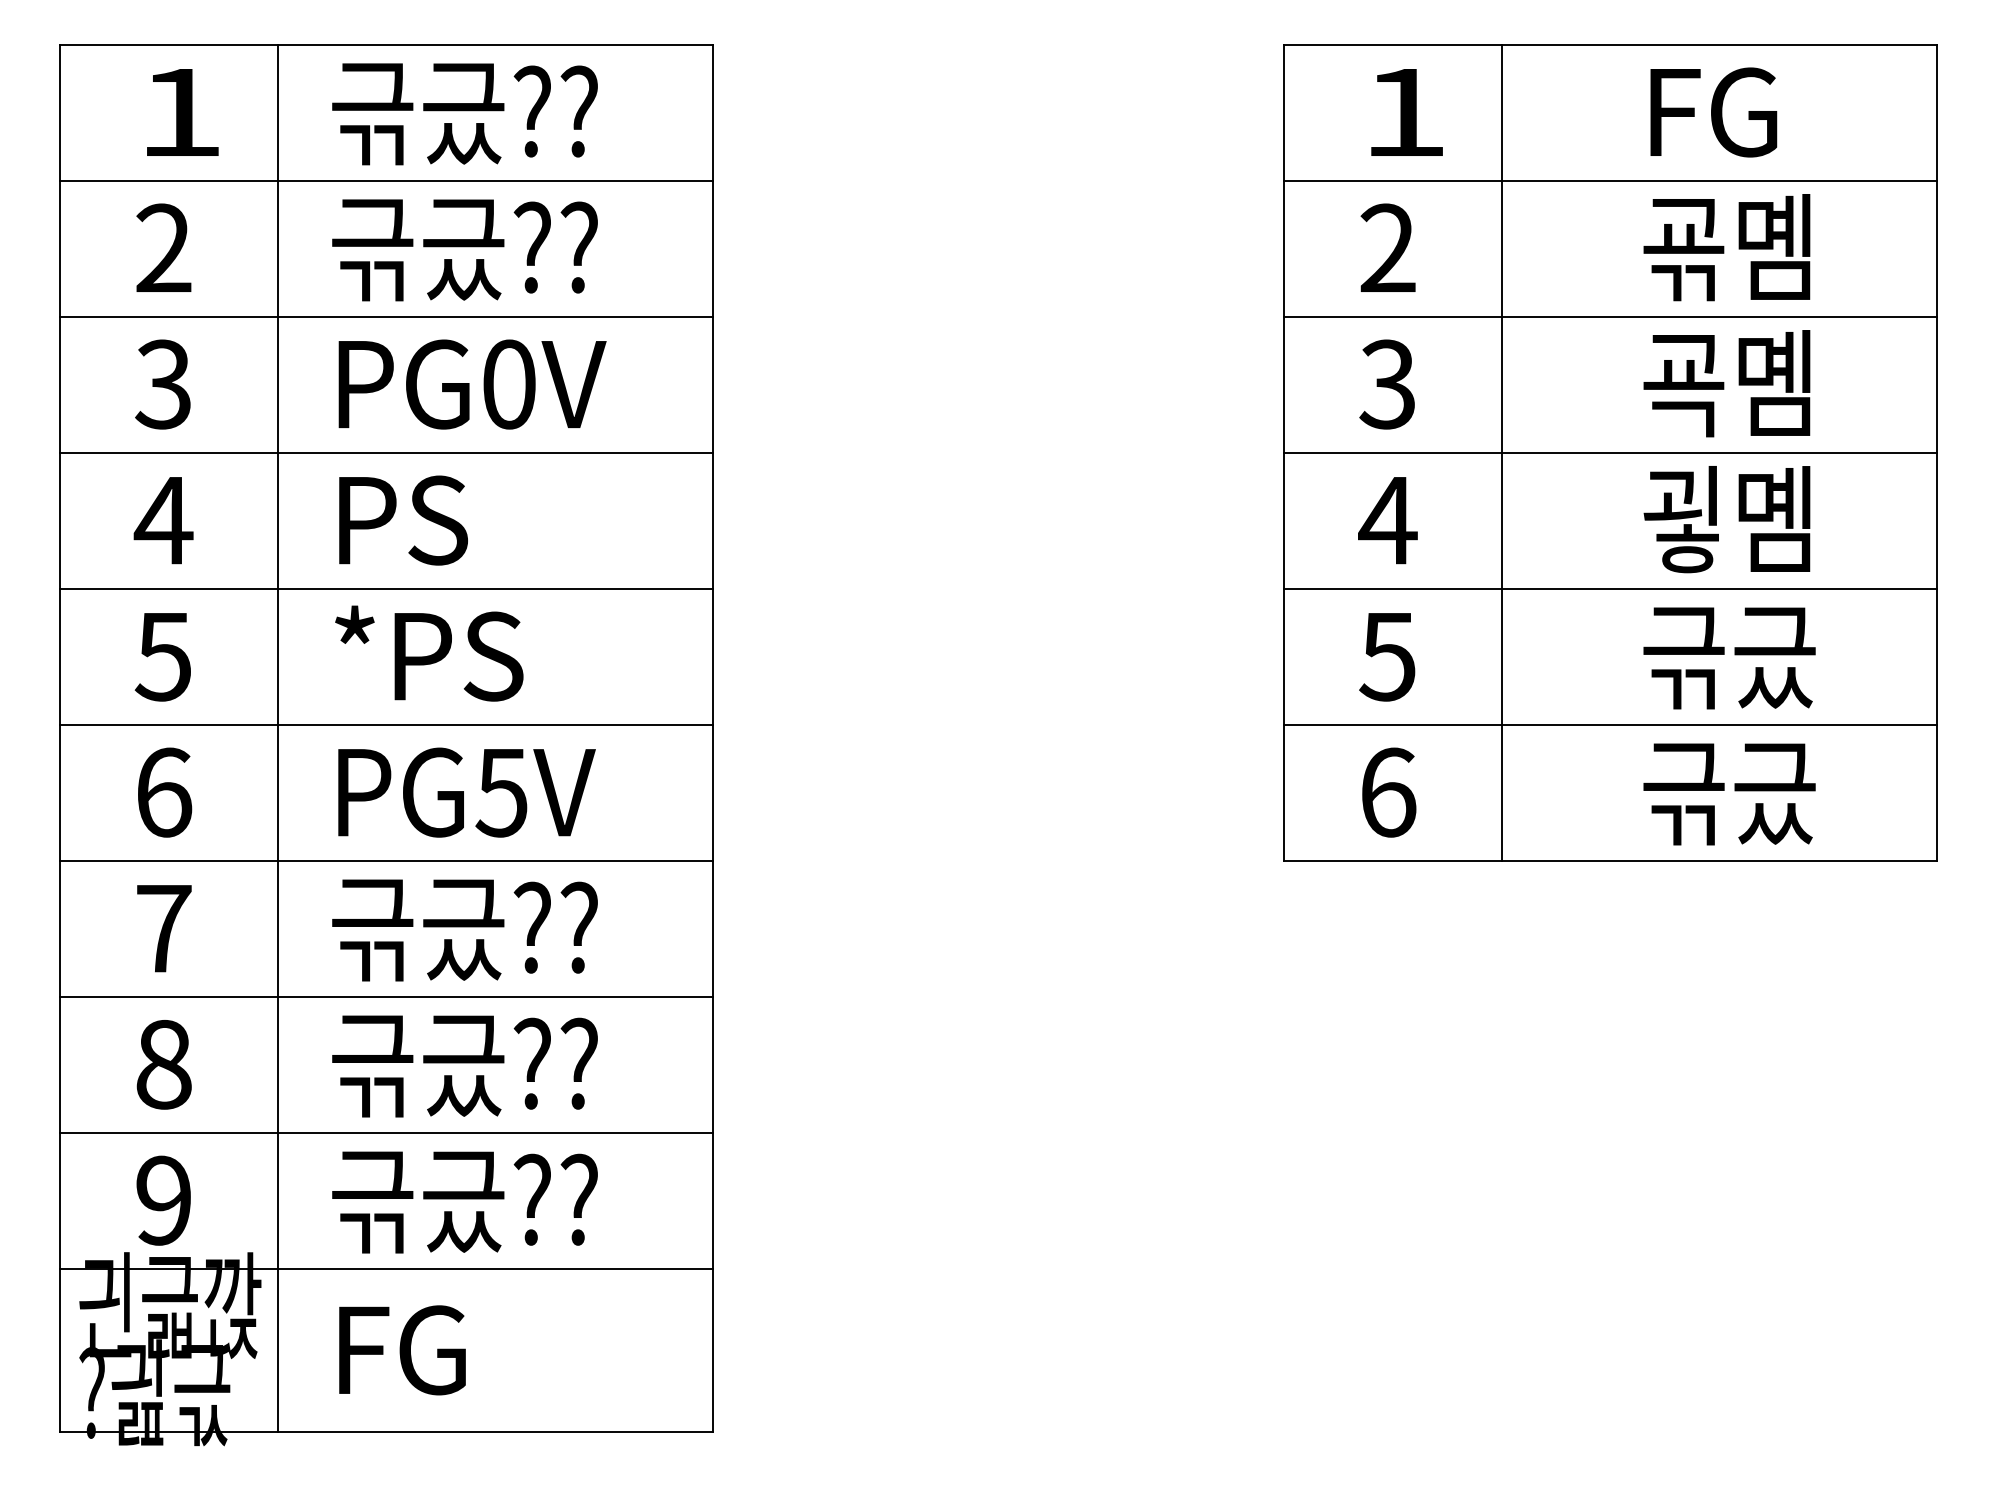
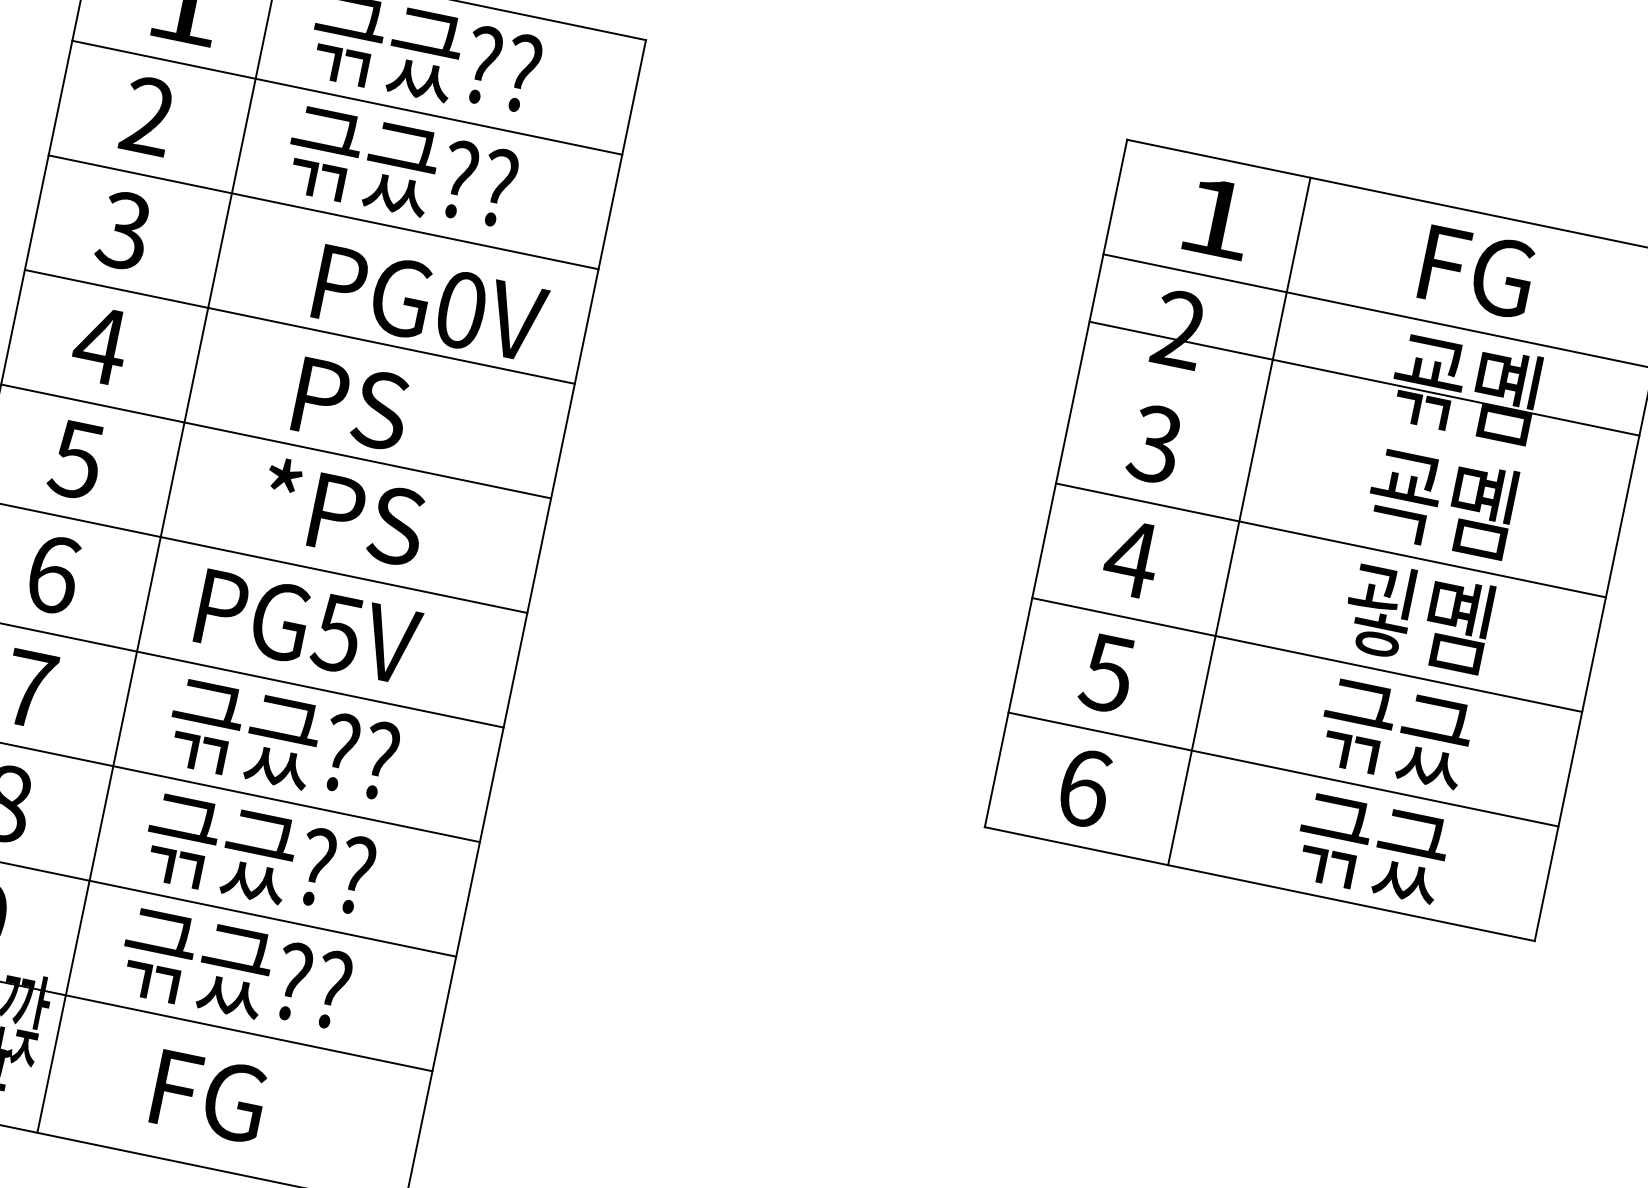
line: (1610, 316) -> (1364, 378), moved
text: (472, 384) -> (430, 303), moved
text: (403, 520) -> (351, 404), moved
text: (429, 653) -> (343, 512), moved
text: (402, 1350) -> (209, 1096), moved

